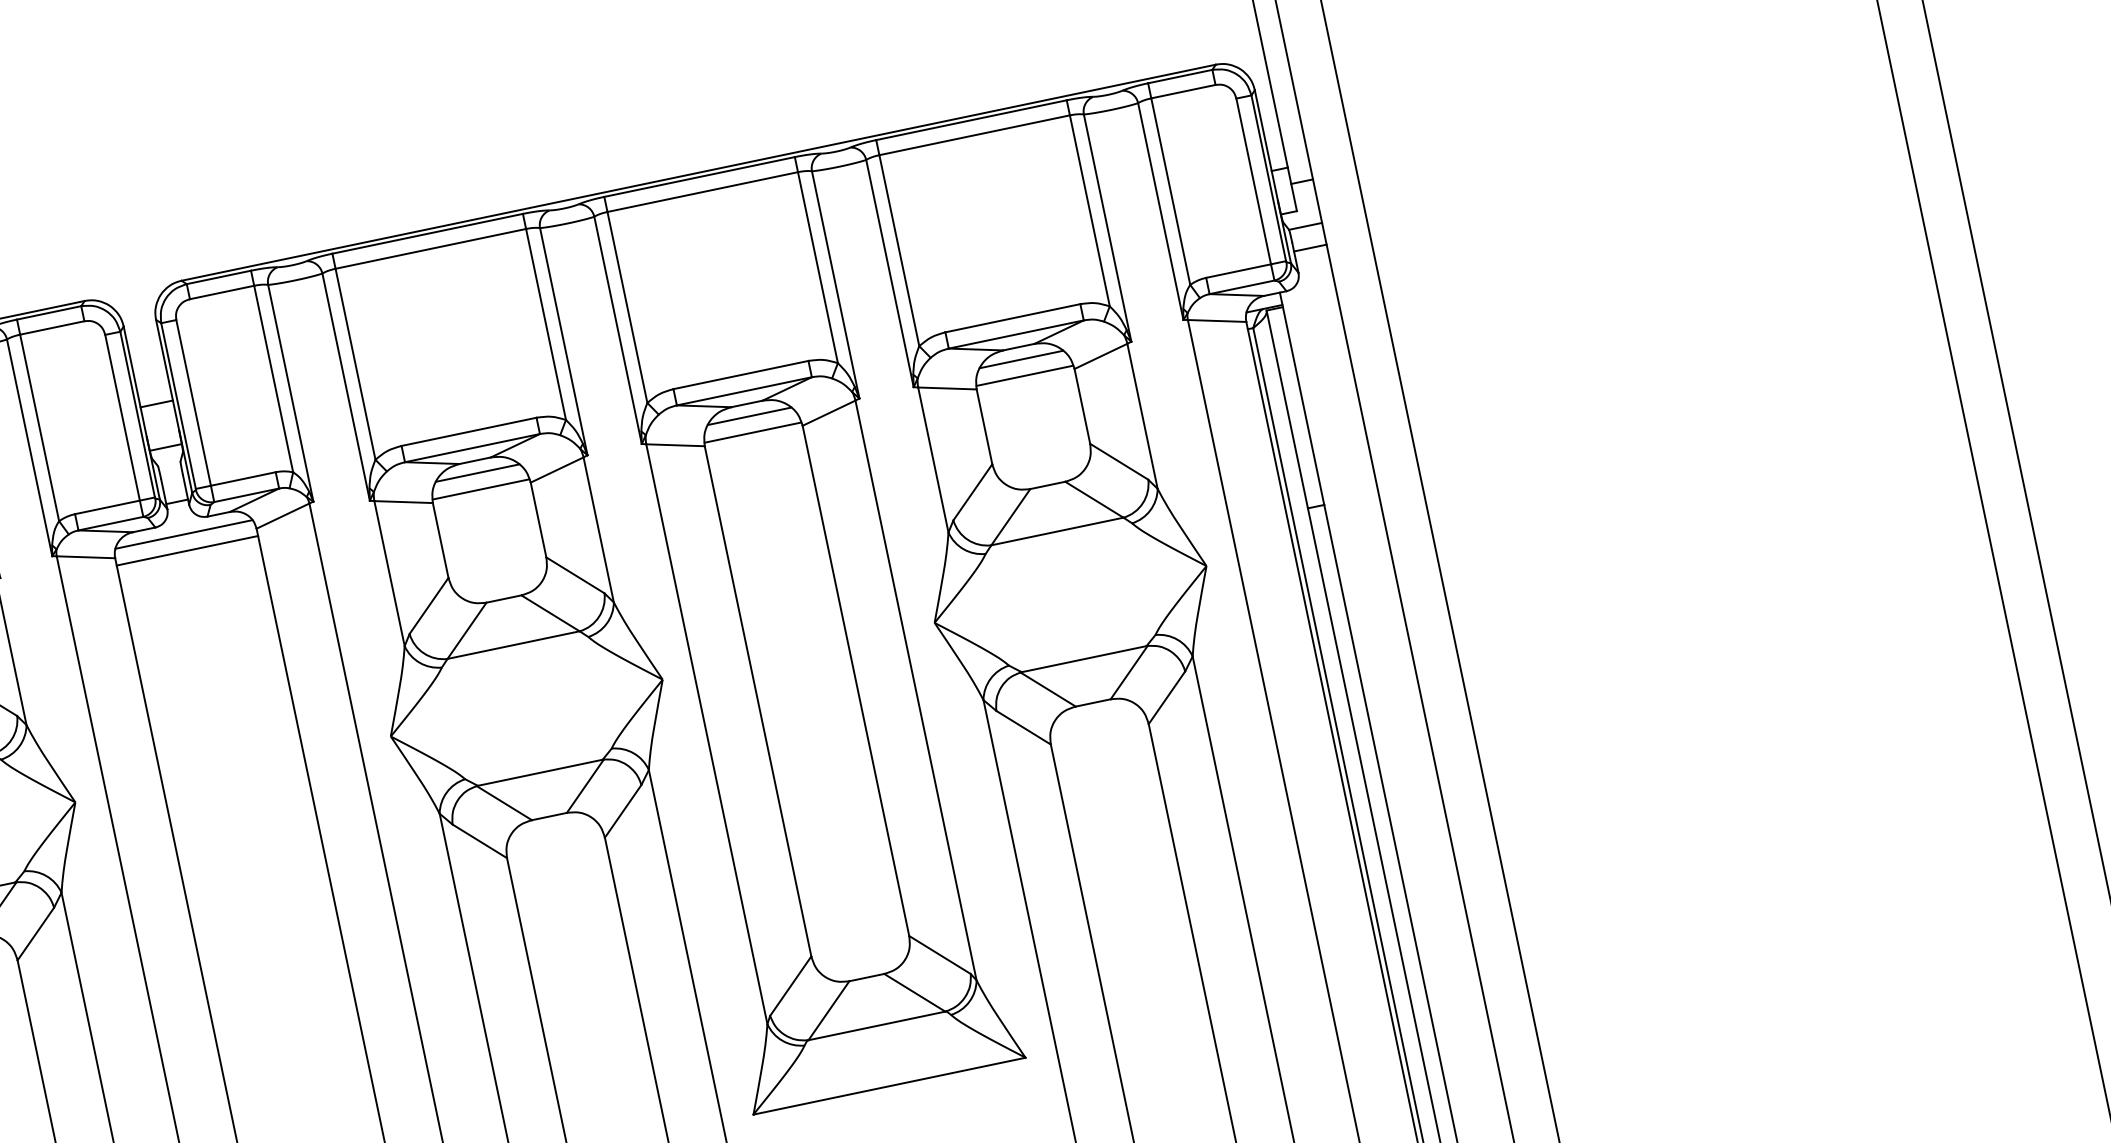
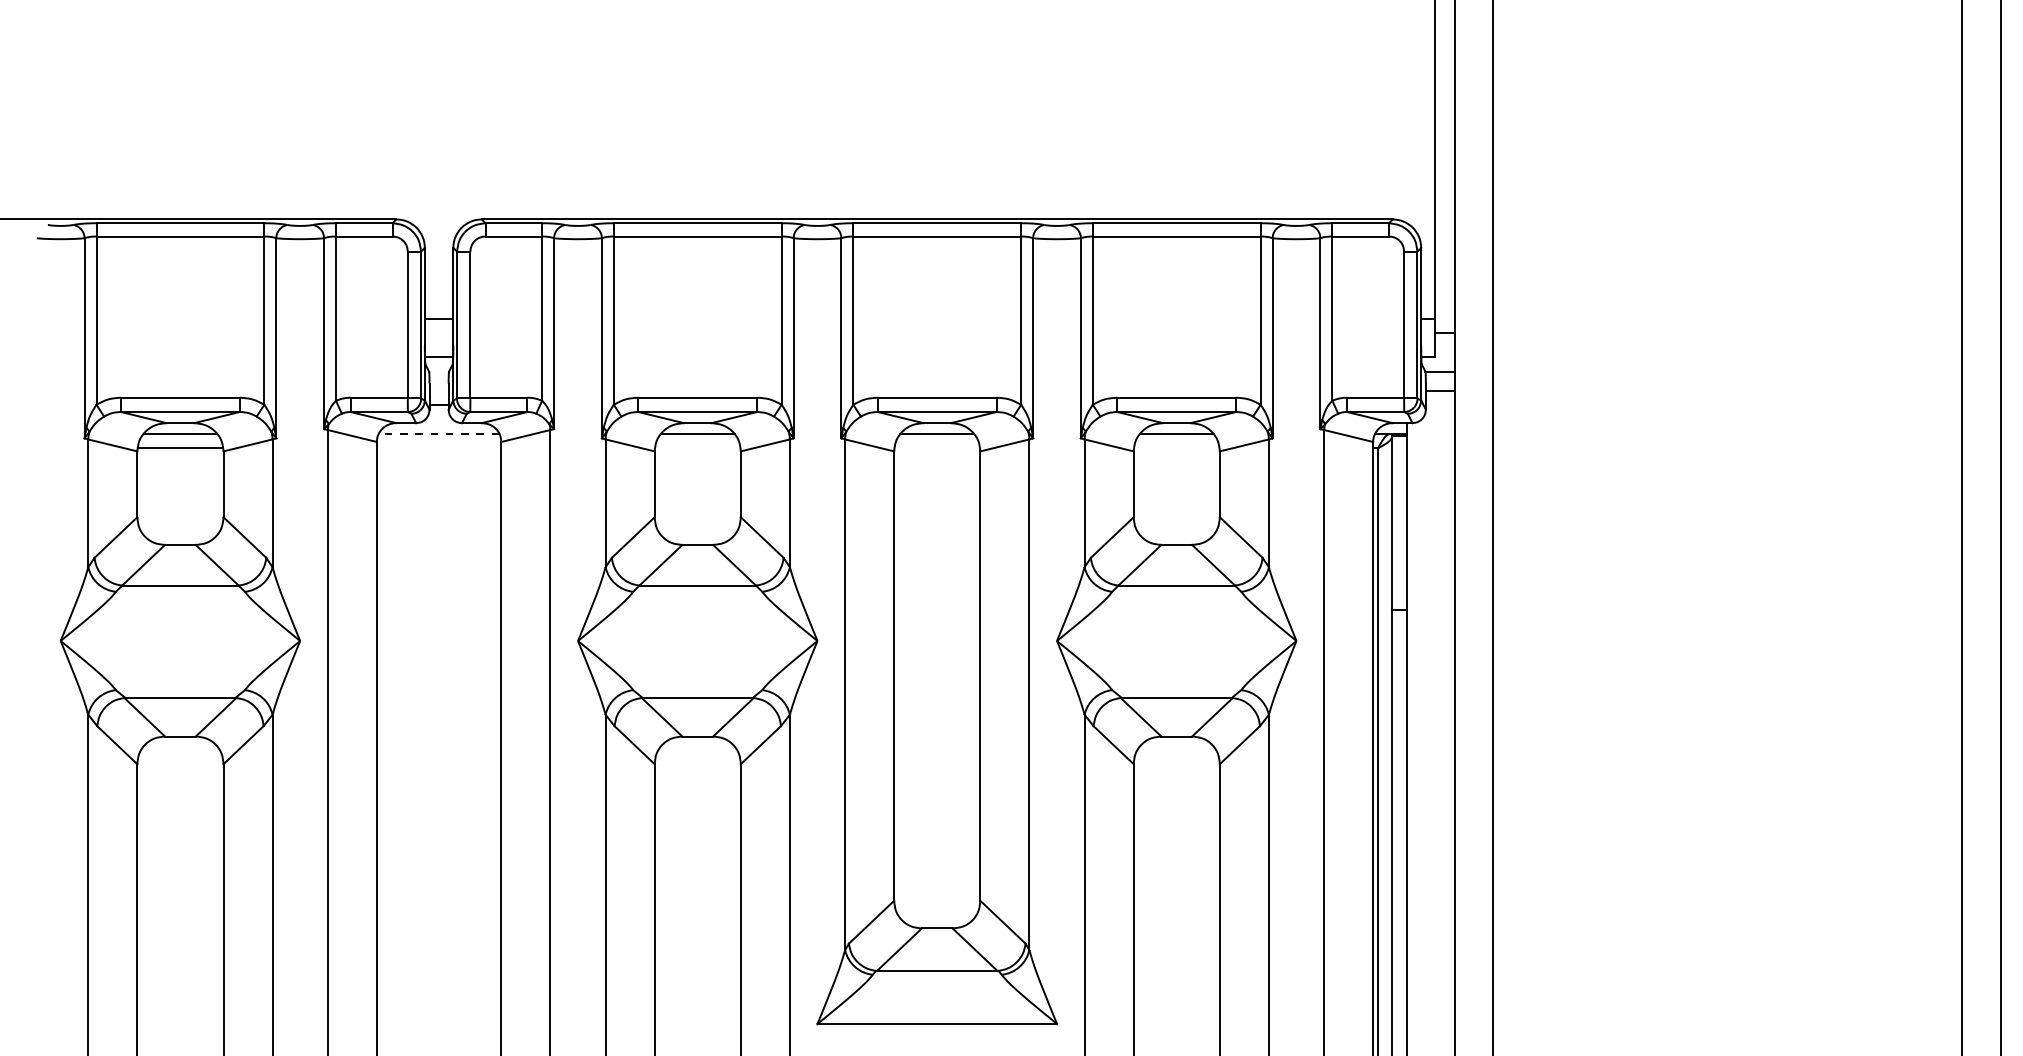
line: (1024, 376) -> (1176, 448), removed
line: (752, 432) -> (936, 448), removed
line: (480, 489) -> (697, 448), removed
line: (183, 535) -> (438, 434), solid -> dashed
line: (186, 551) -> (438, 448), removed

